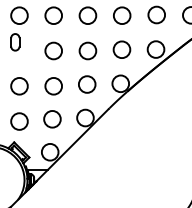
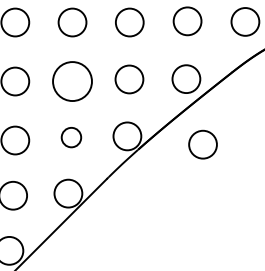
circle: (87, 50) -> (71, 80), size x1.4
circle: (87, 84) -> (71, 137), size x0.7
circle: (165, 88) -> (202, 144), added

